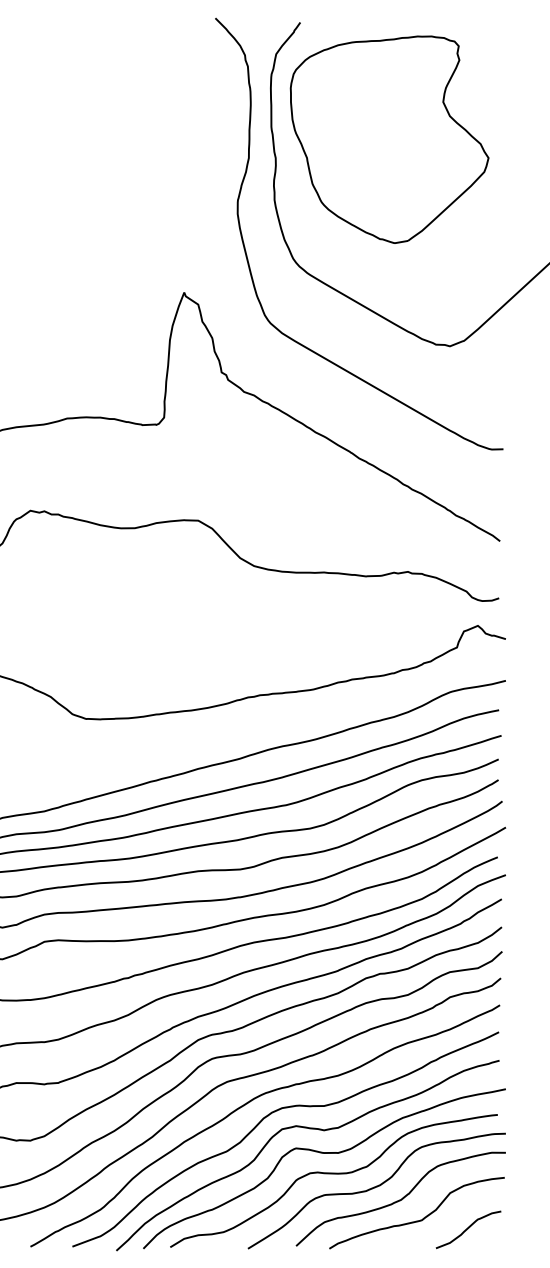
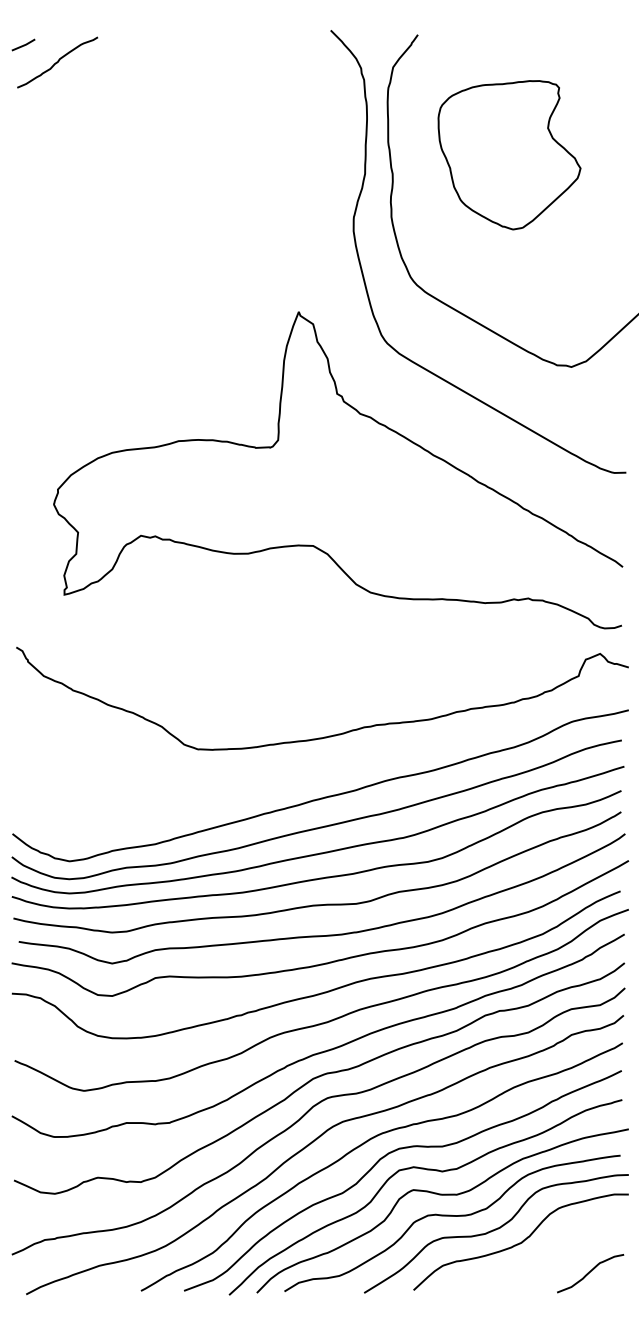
part: (389, 140) -> (509, 155), size x0.7
curve: (418, 1219) -> (539, 1263), removed

